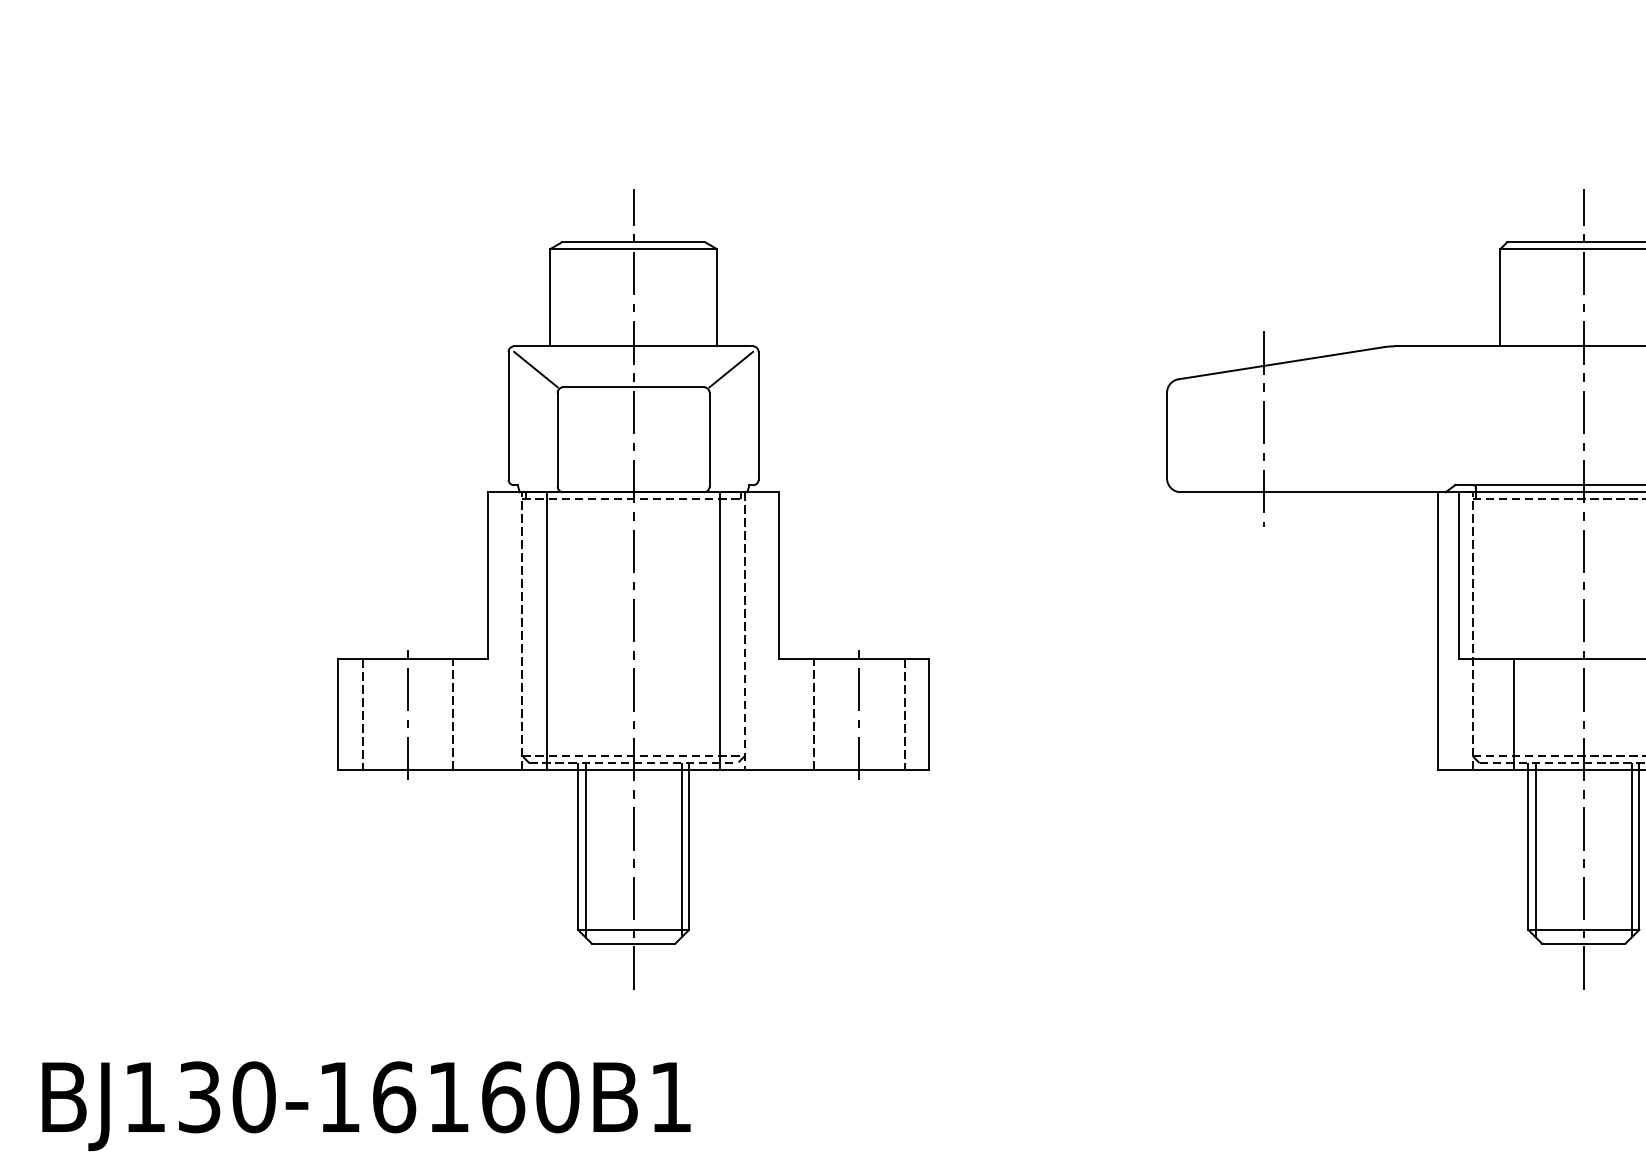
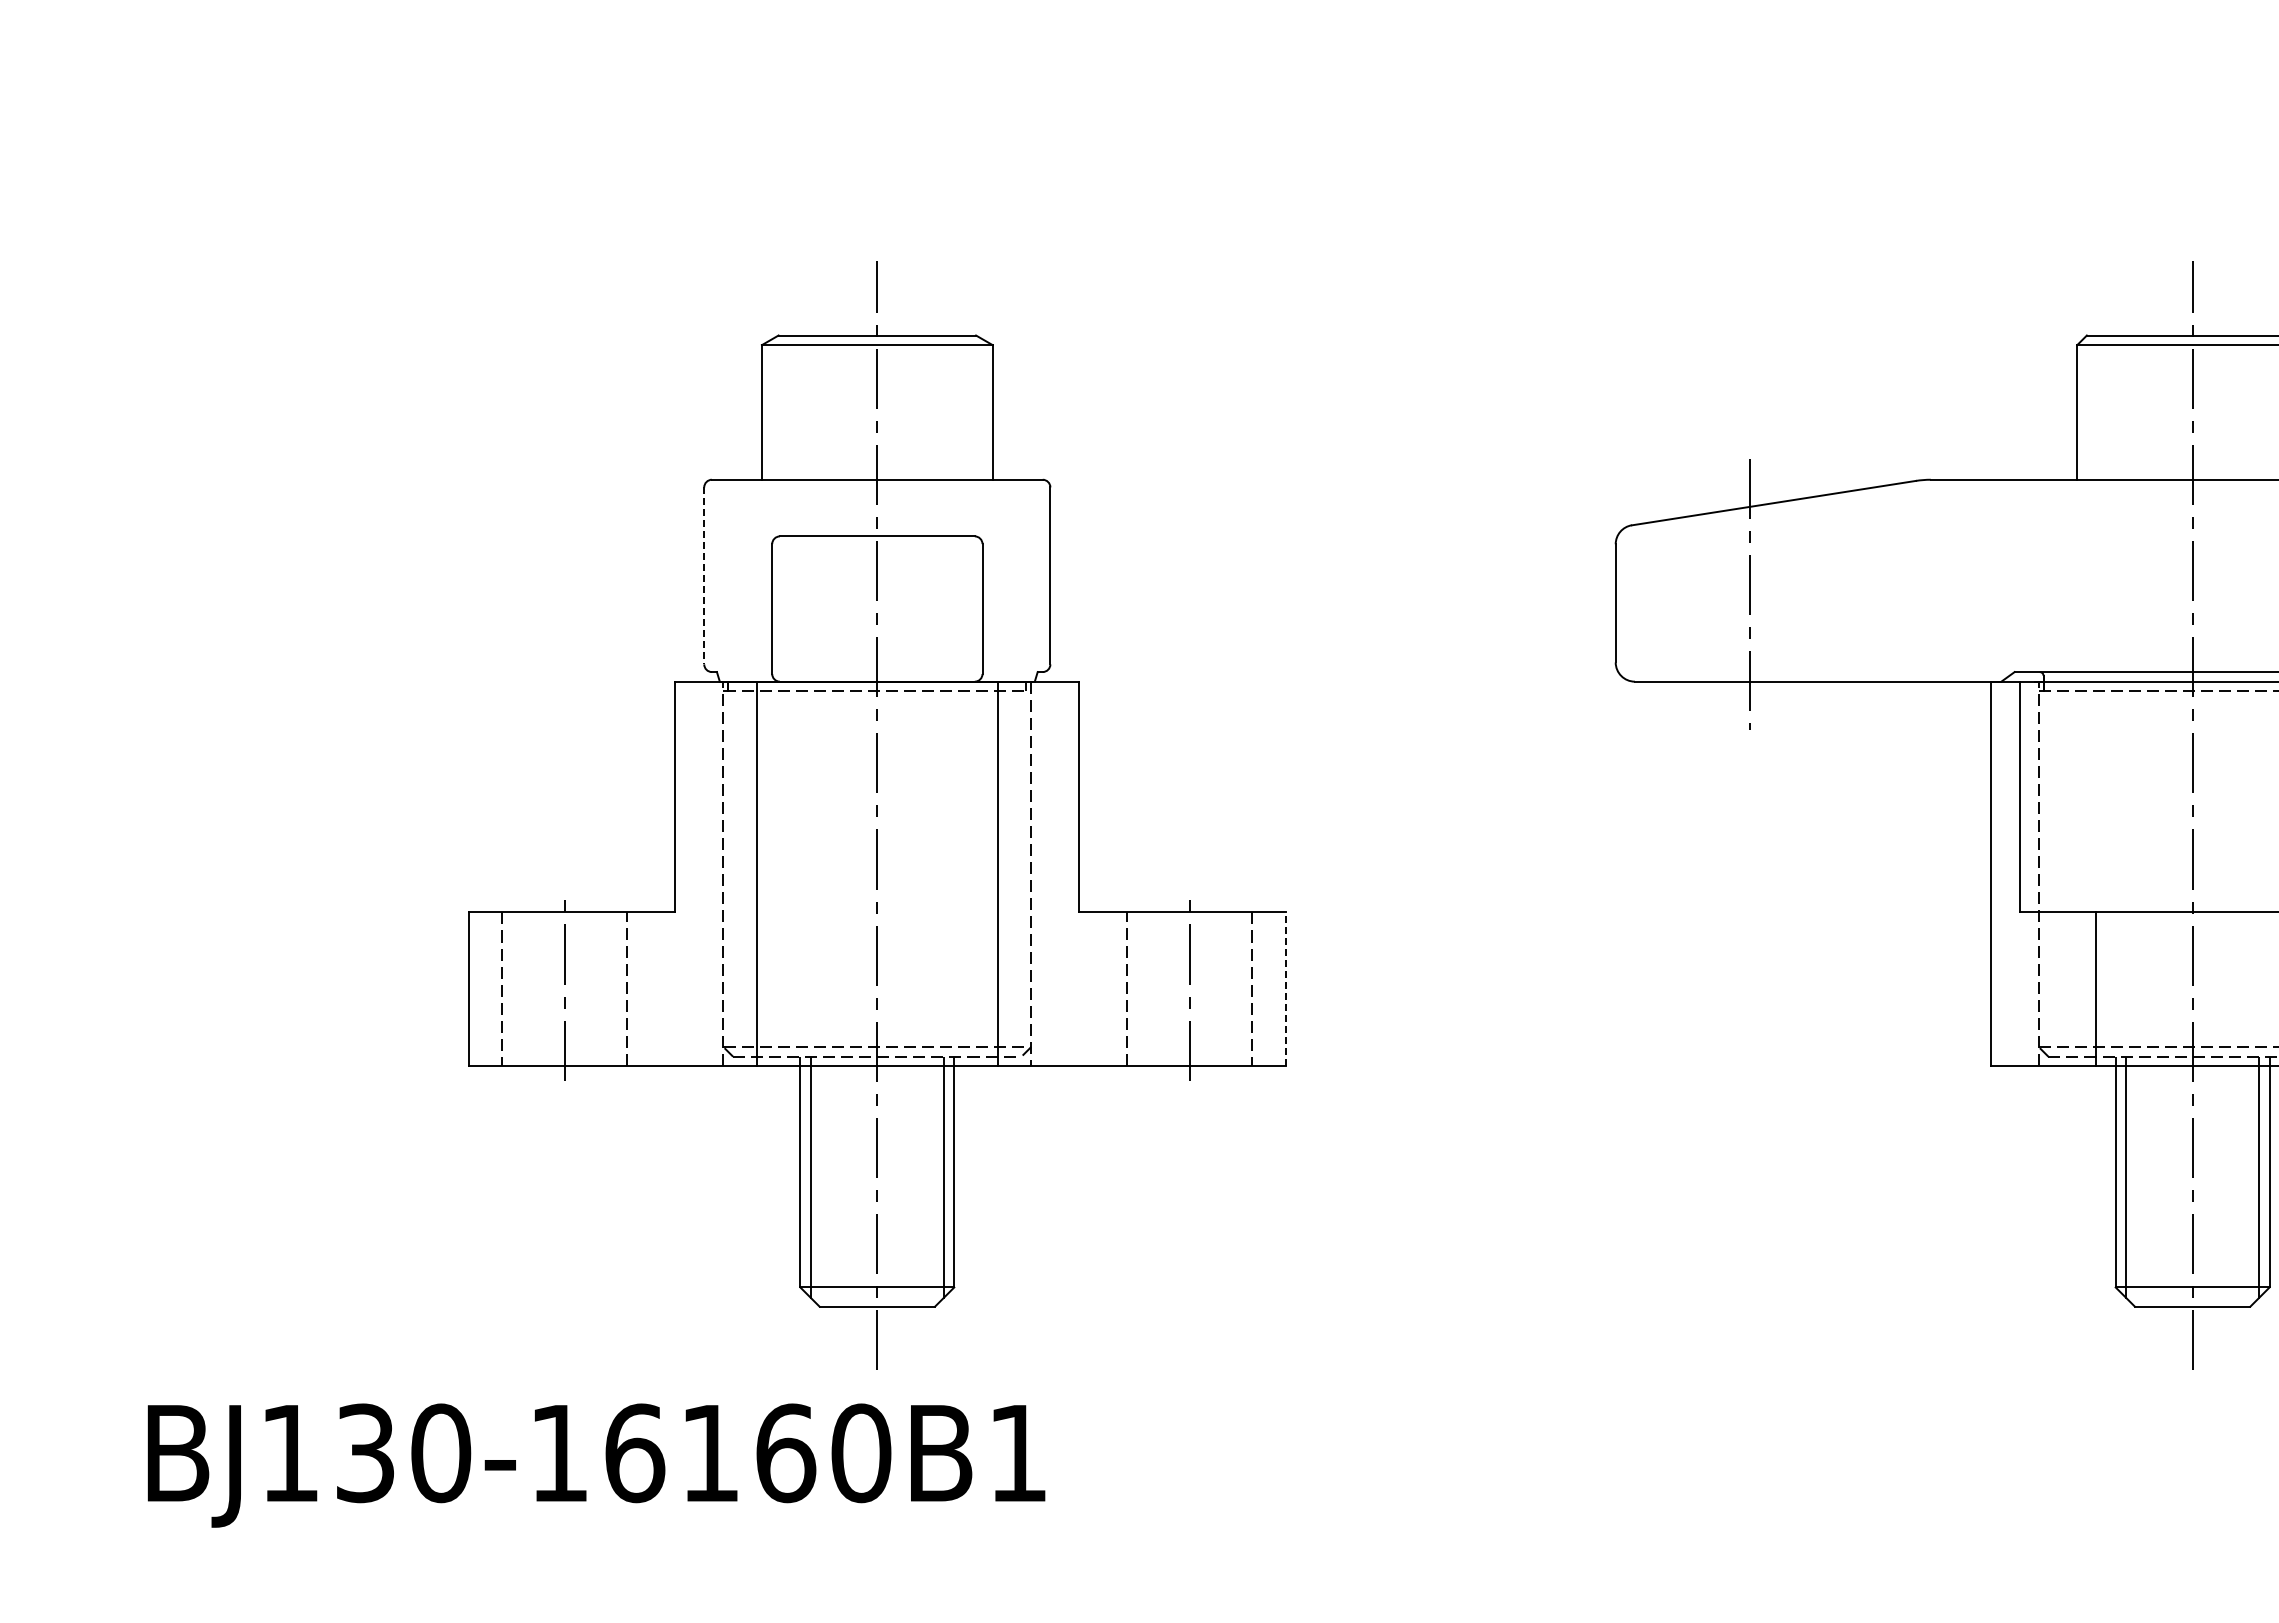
line: (535, 369) -> (741, 511), removed
line: (731, 369) -> (1012, 511), removed
line: (508, 416) -> (704, 576), solid -> dashed
line: (928, 714) -> (1285, 989), solid -> dashed
text: (366, 1106) -> (596, 1465), moved

